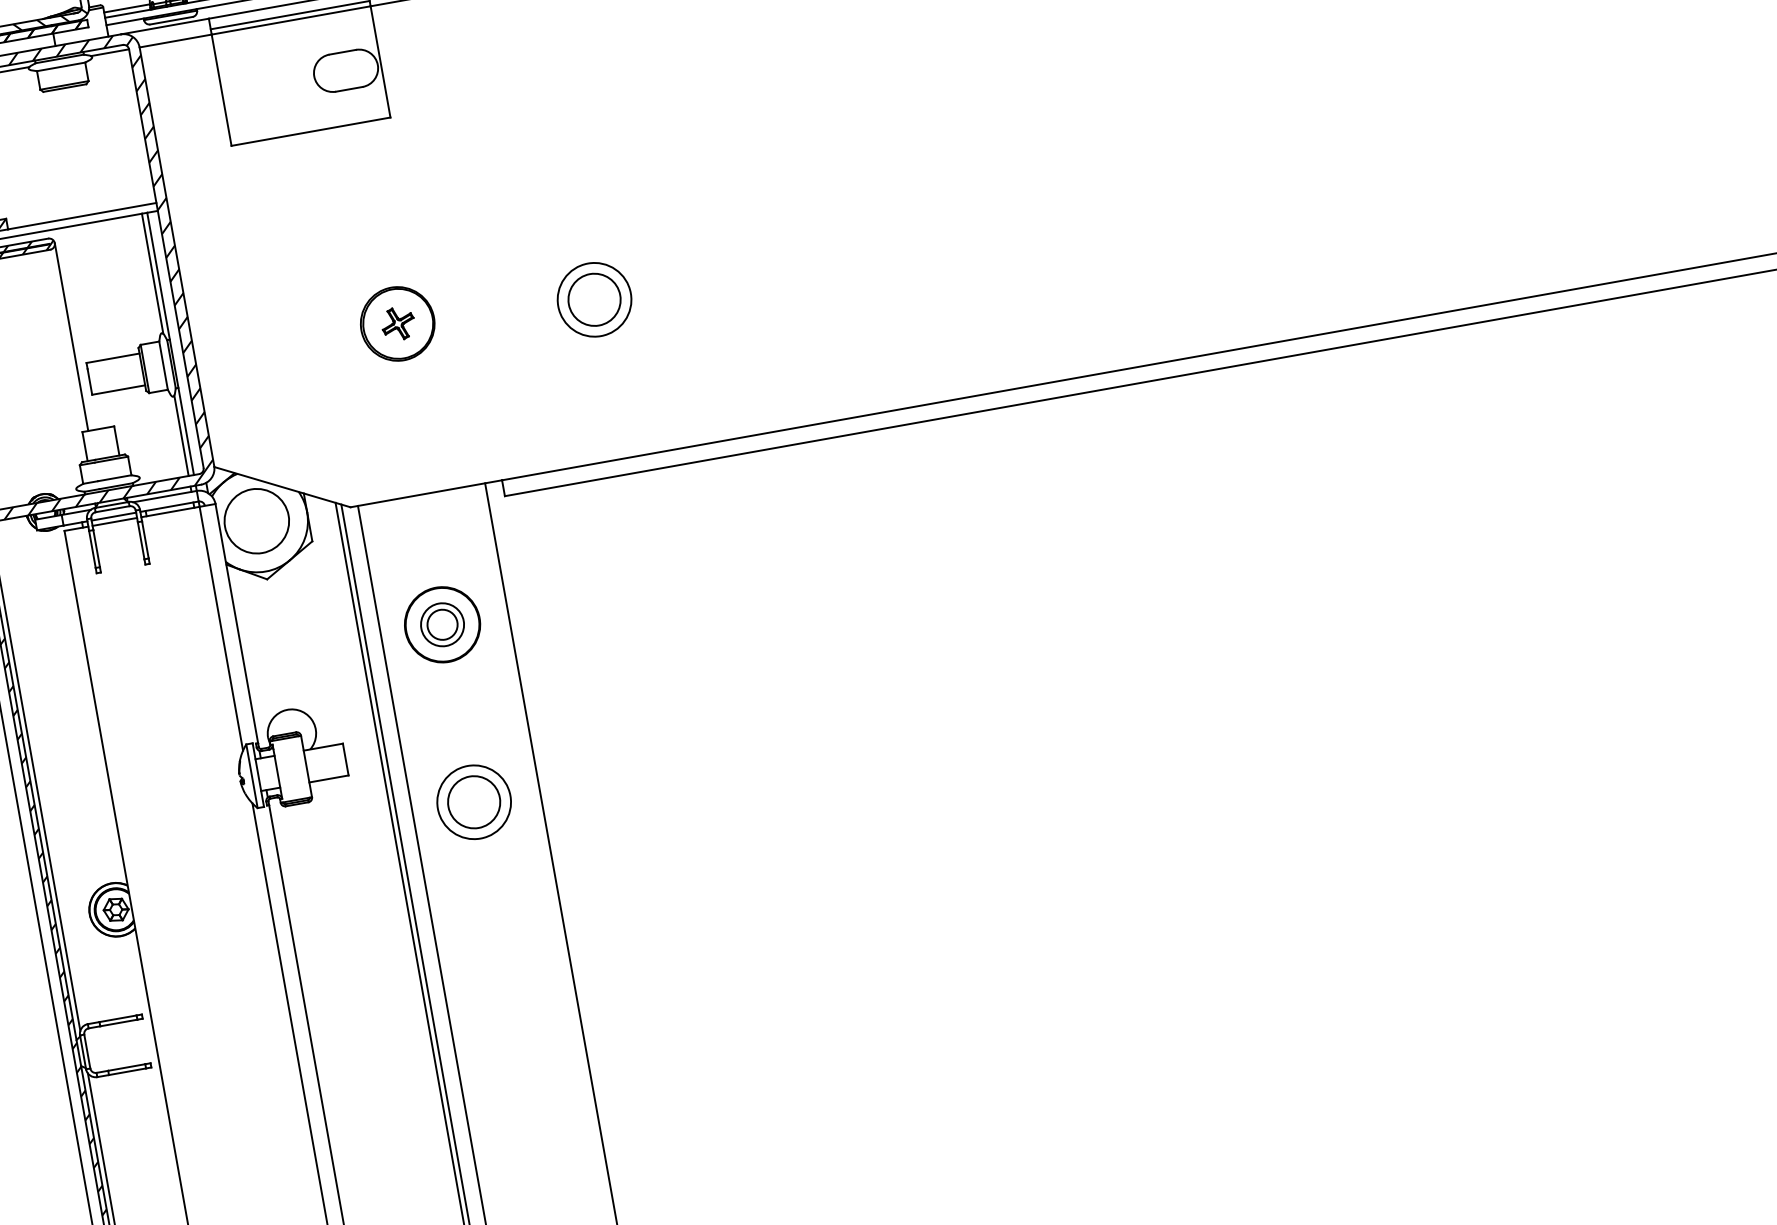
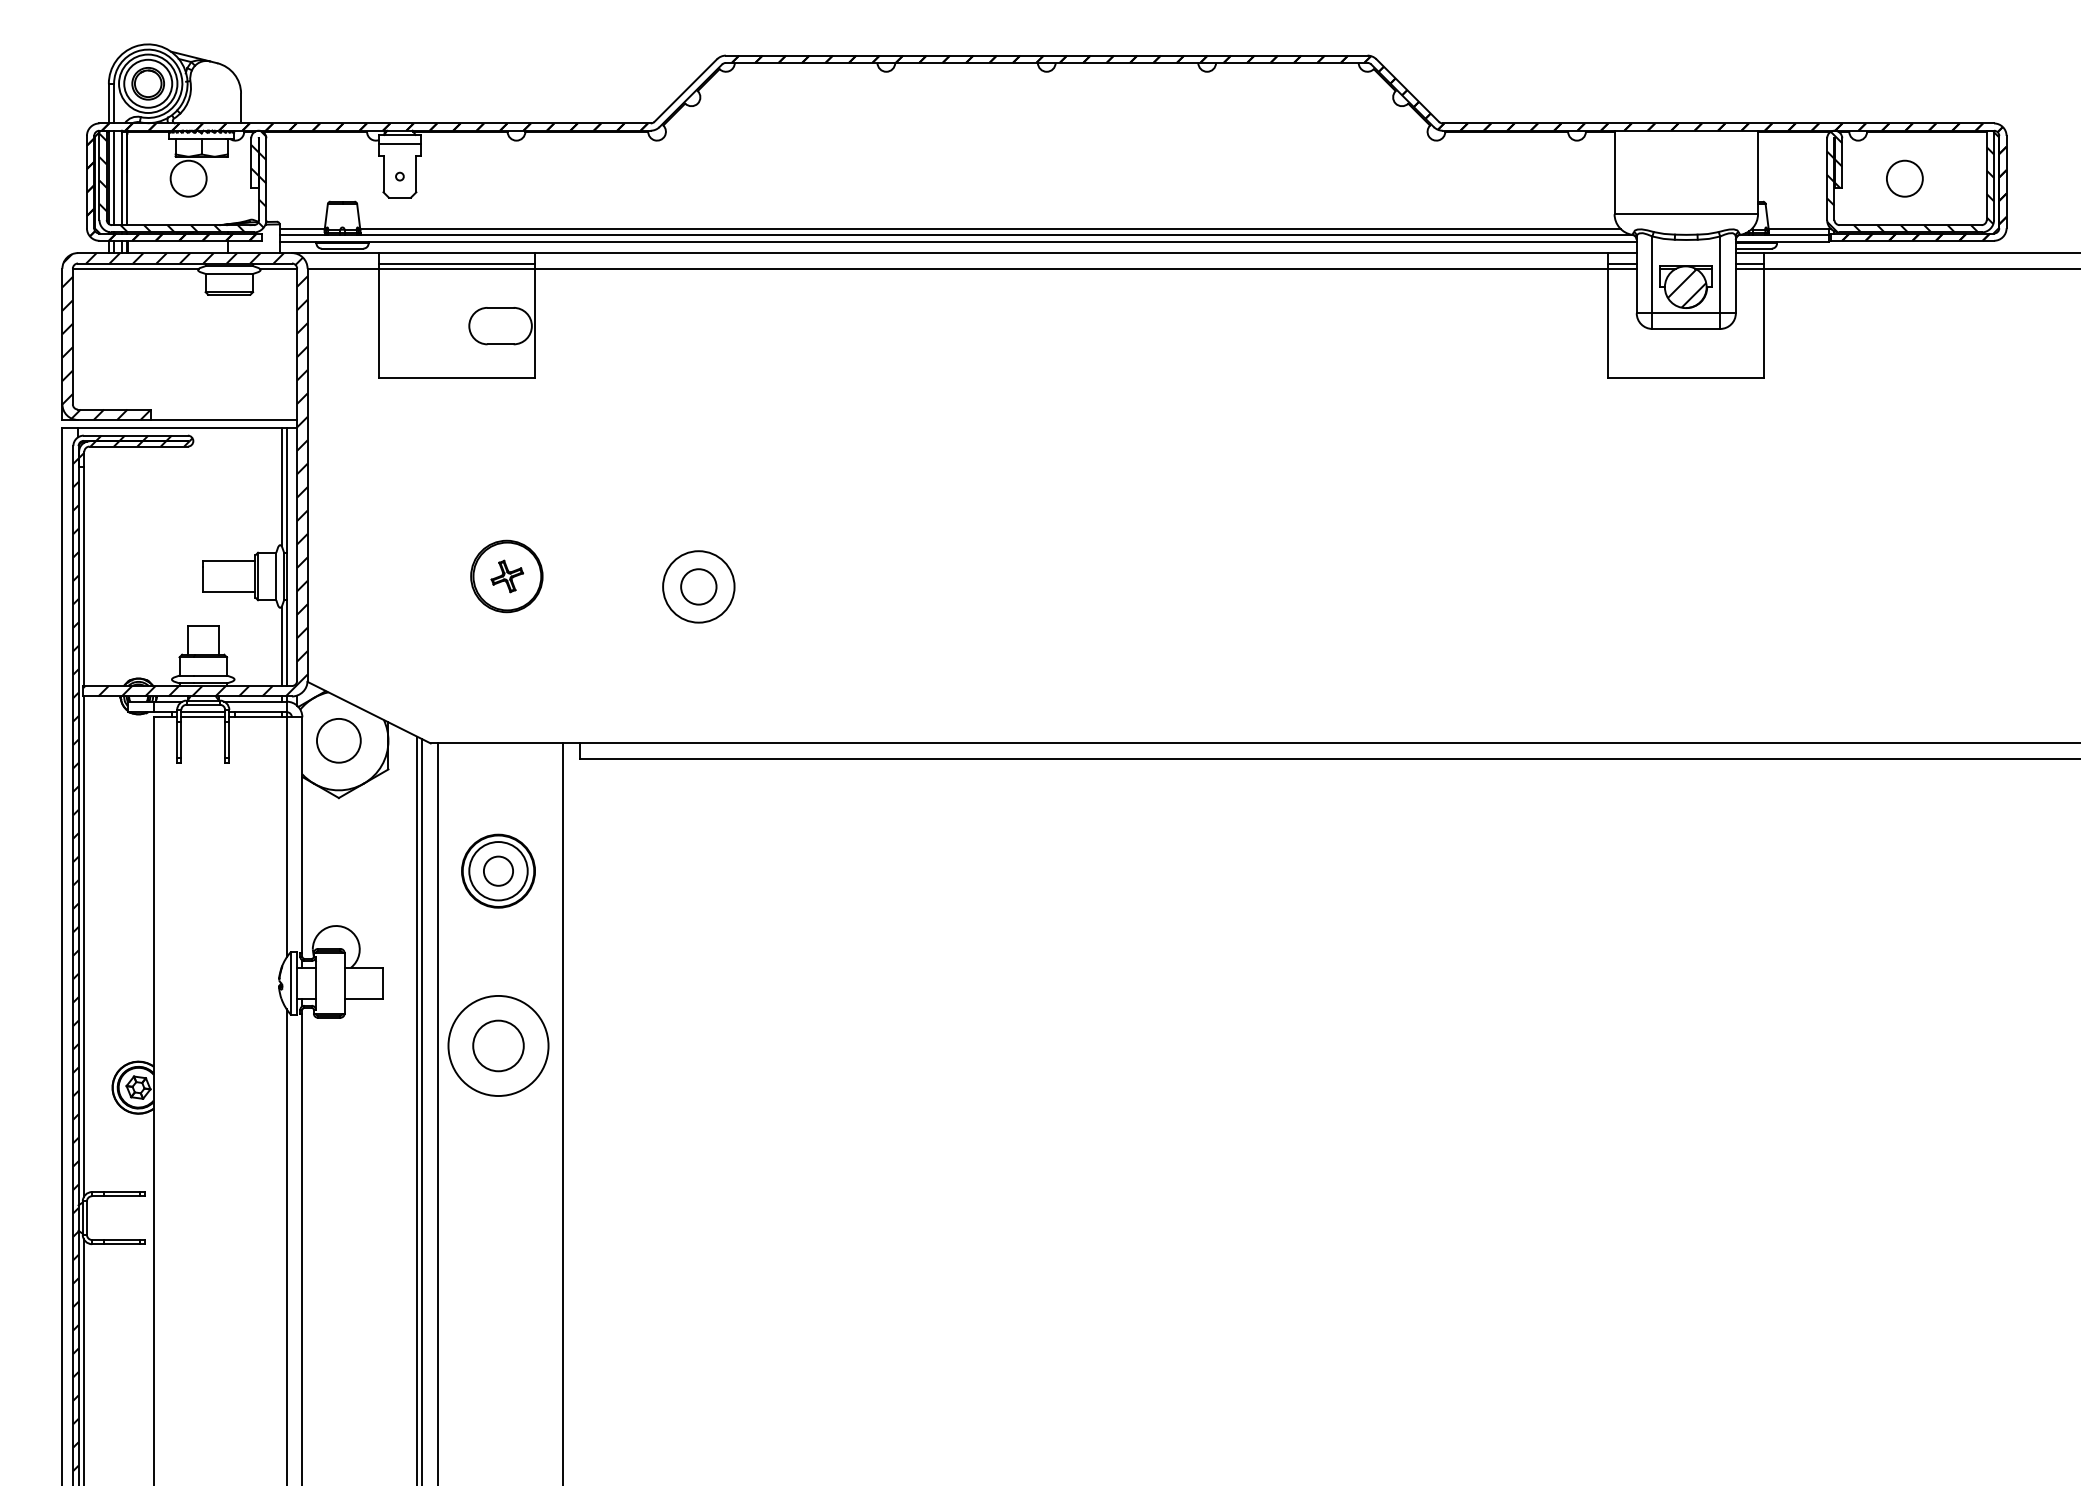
circle: (594, 299) -> (698, 586), size x0.7
line: (71, 336) -> (193, 533), removed
circle: (256, 520) -> (338, 740), size x0.7
circle: (442, 625) -> (498, 871), size x1.4
circle: (474, 801) -> (498, 1045), size x1.4

